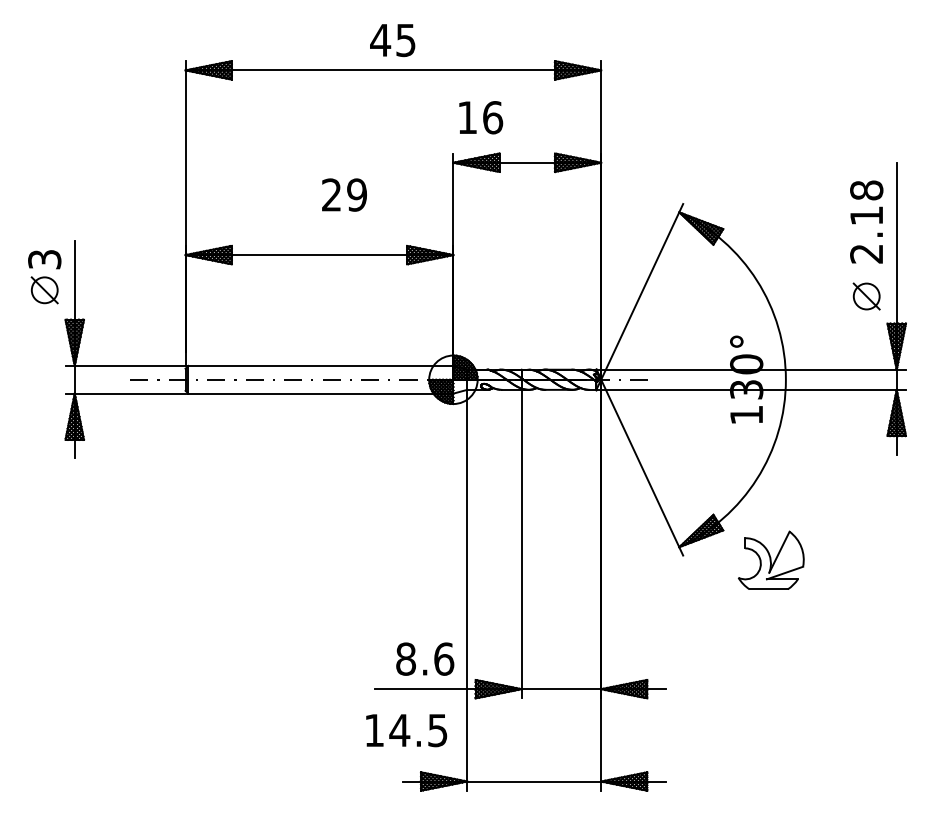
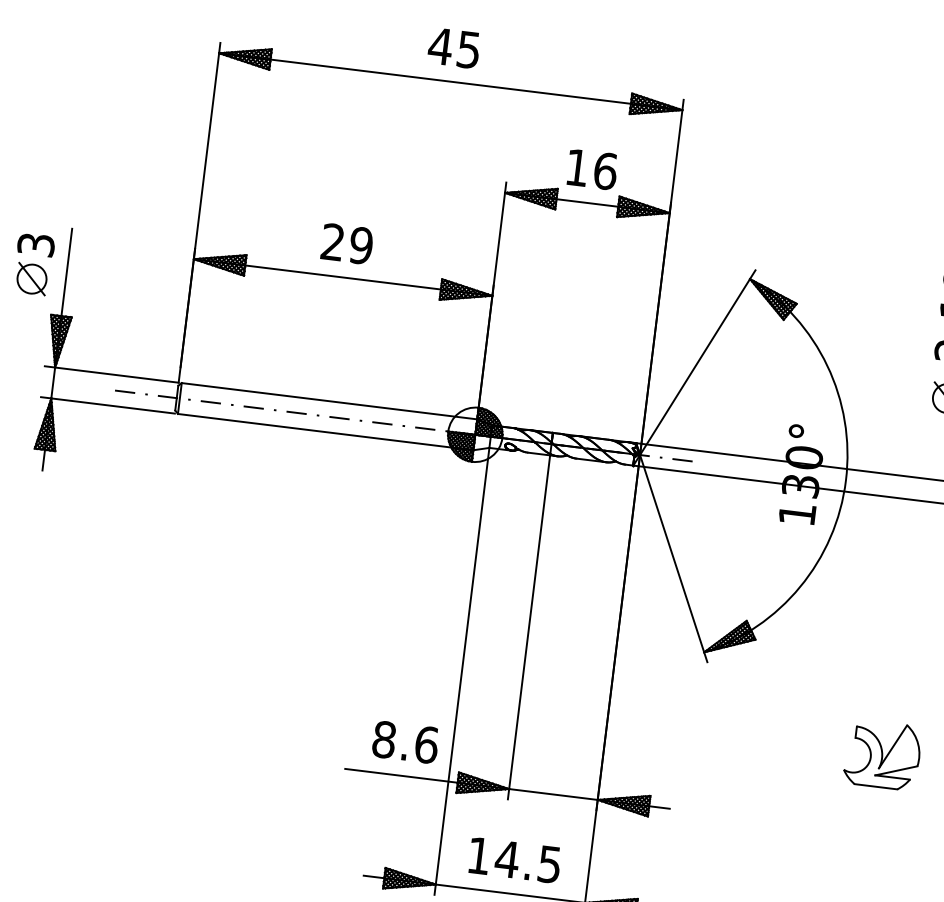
text: (481, 117) -> (592, 169), moved
text: (344, 194) -> (347, 243), moved
part: (770, 559) -> (882, 753), moved
text: (406, 730) -> (514, 860), moved

